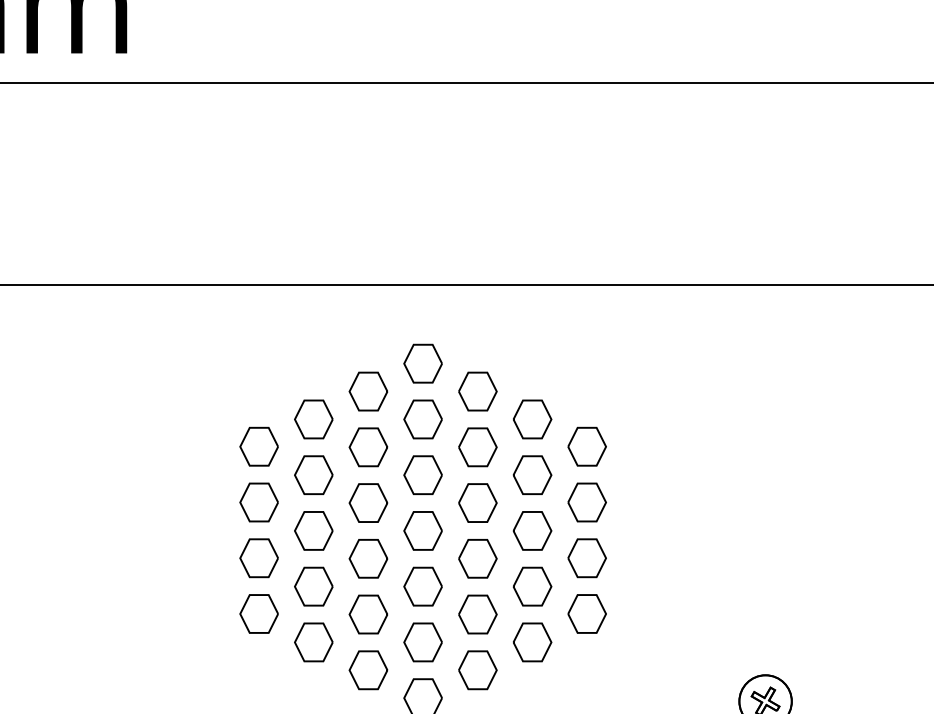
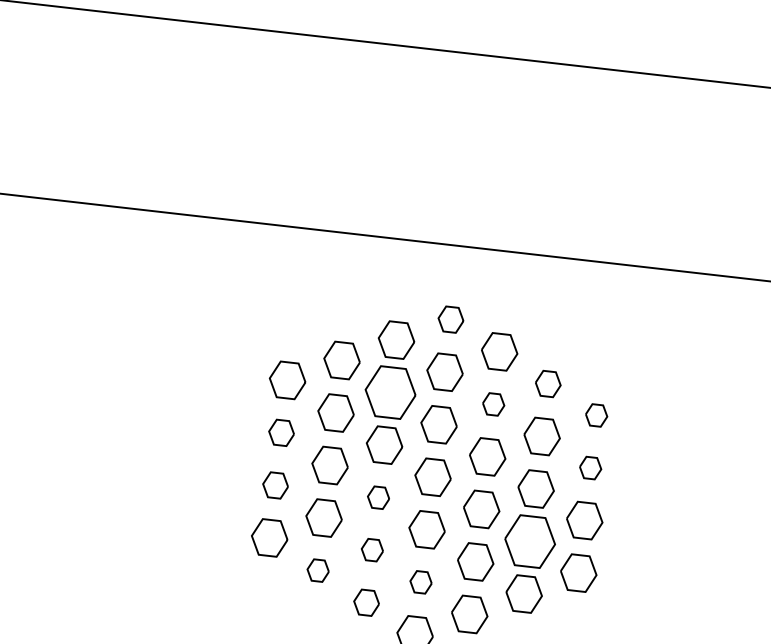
part: (422, 363) -> (450, 319), size x0.7
part: (532, 419) -> (548, 384), size x0.7
part: (586, 446) -> (596, 415), size x0.6
part: (368, 447) -> (390, 392), size x1.4
part: (477, 447) -> (493, 404), size x0.6
part: (258, 502) -> (281, 432), size x0.7
part: (586, 502) -> (590, 468), size x0.6
part: (258, 558) -> (274, 485), size x0.7
part: (368, 558) -> (378, 497), size x0.6
part: (532, 586) -> (530, 541), size x1.4
part: (367, 614) -> (371, 550), size x0.6
part: (313, 642) -> (317, 570), size x0.6
part: (422, 642) -> (420, 582), size x0.6
part: (368, 670) -> (366, 602), size x0.7

